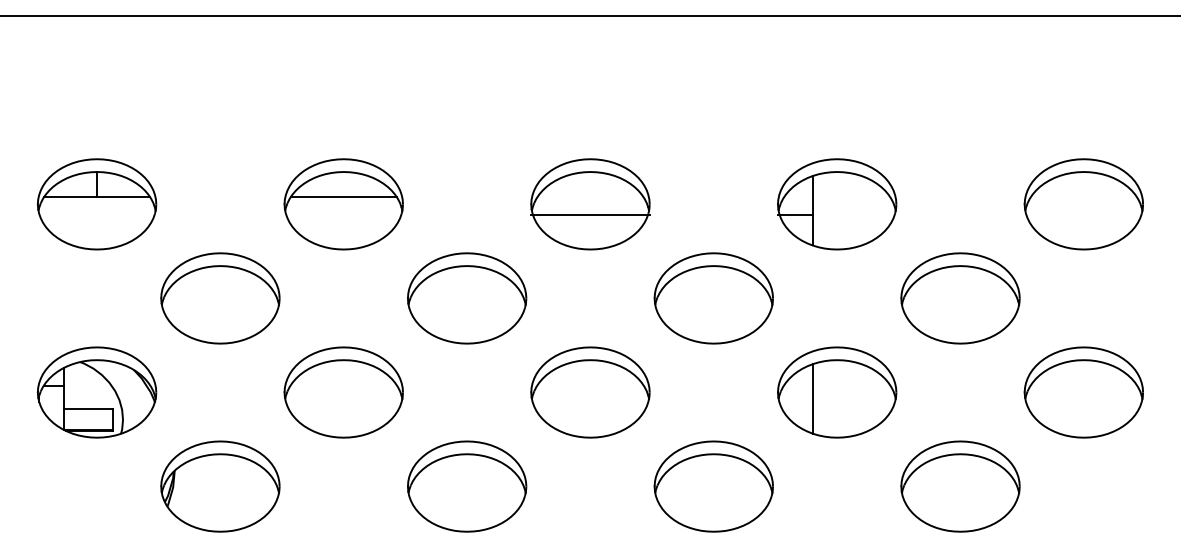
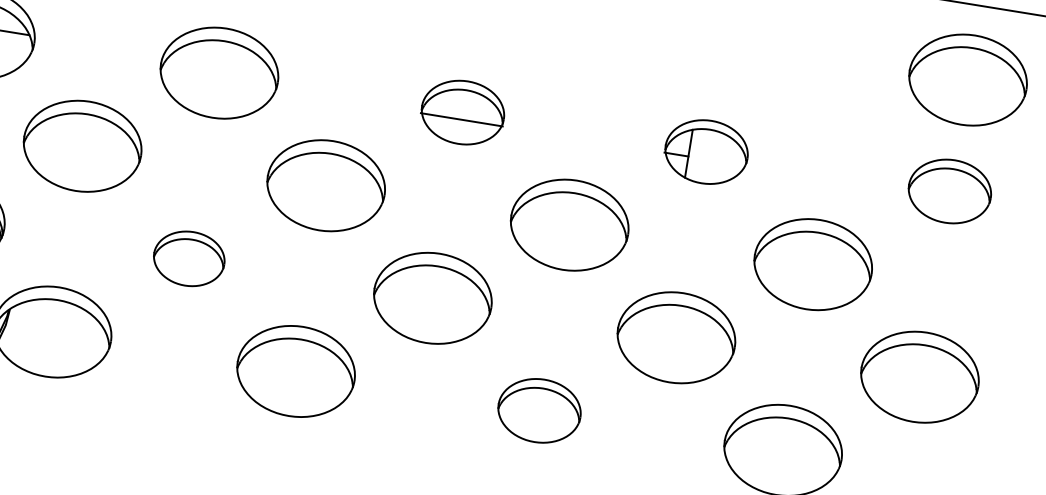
part: (1083, 91) -> (967, 79), added
line: (343, 197) -> (220, 66), removed
part: (590, 204) -> (463, 112), size x0.7
part: (837, 204) -> (706, 152), size x0.7
part: (1083, 204) -> (949, 191), size x0.7
part: (343, 392) -> (189, 258), size x0.6
line: (812, 398) -> (651, 339), removed
part: (713, 486) -> (539, 410), size x0.7

